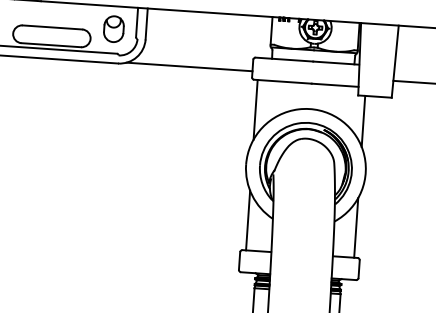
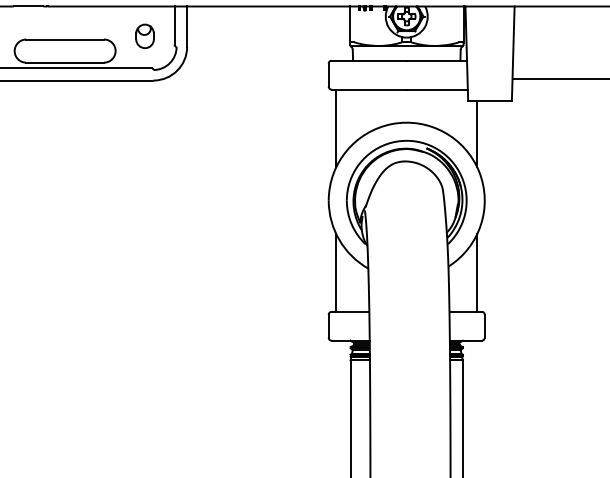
part: (113, 29) -> (144, 36), size x0.7
line: (189, 66) -> (246, 78), removed

